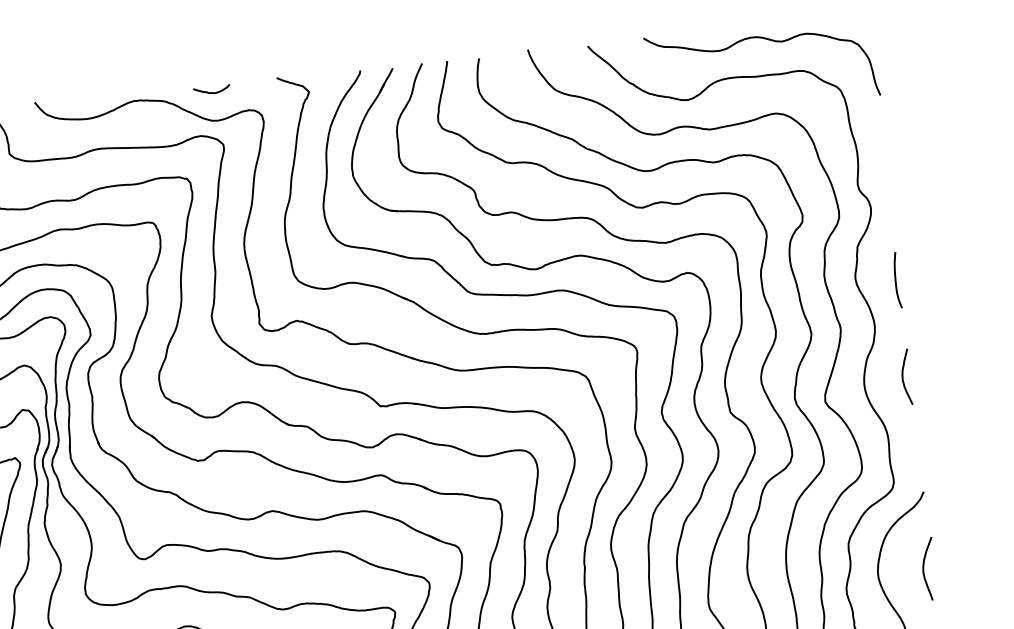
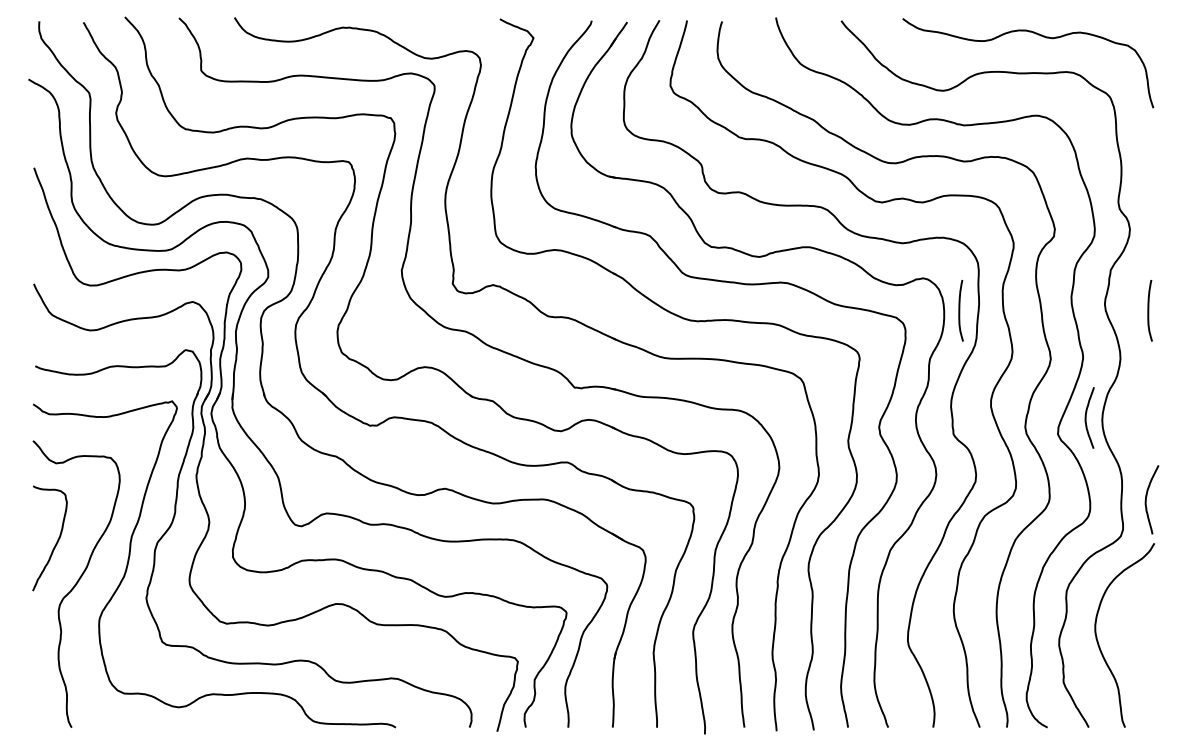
curve: (212, 92) -> (428, 27), removed
curve: (724, 298) -> (960, 310), added
curve: (903, 377) -> (1086, 417), moved
curve: (924, 566) -> (1147, 496), moved

